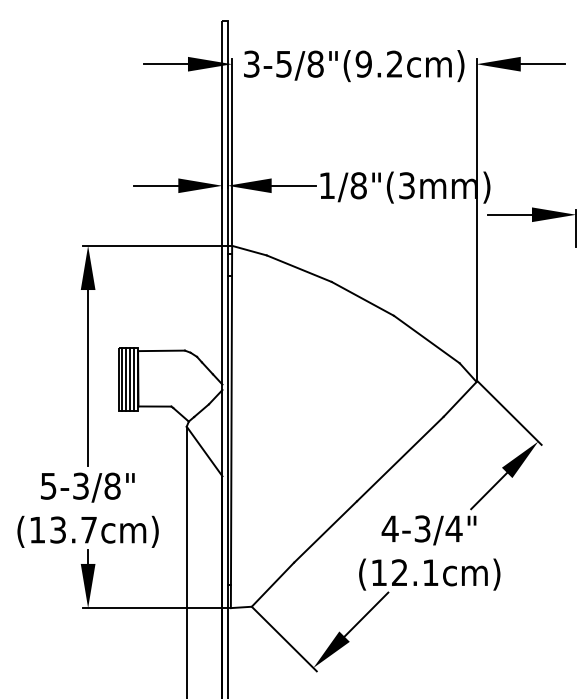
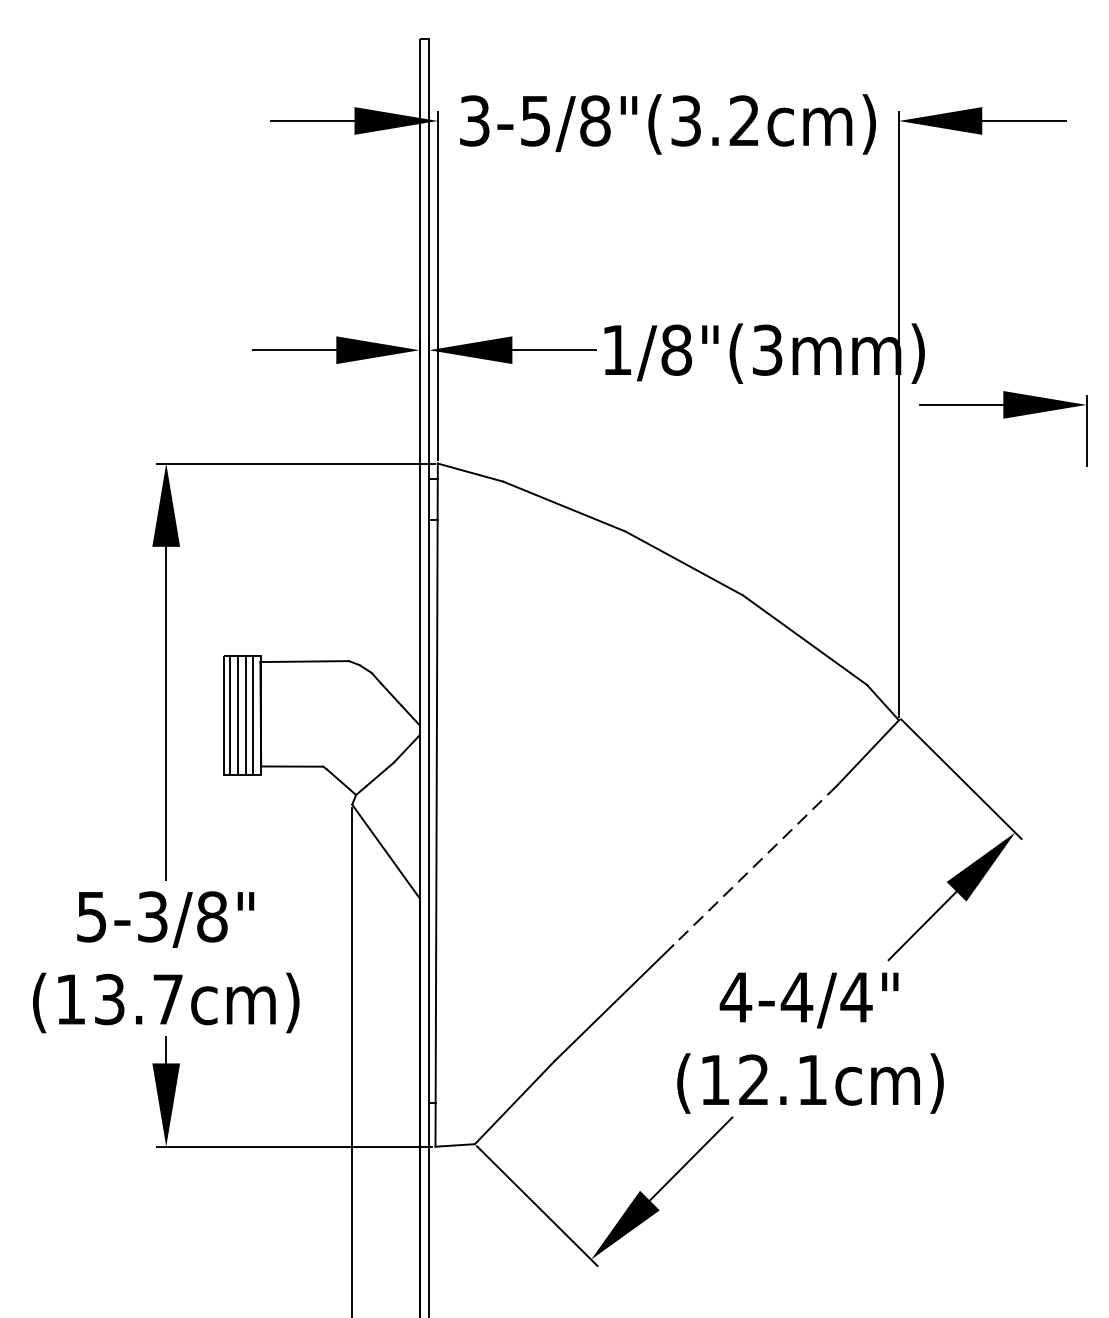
text: (363, 63) -> (685, 119), 3-5/8"(9.2cm) -> 3-5/8"(3.2cm)
line: (400, 459) -> (755, 866), solid -> dashed
text: (422, 528) -> (796, 996), 4-3/4" -> 4-4/4"

